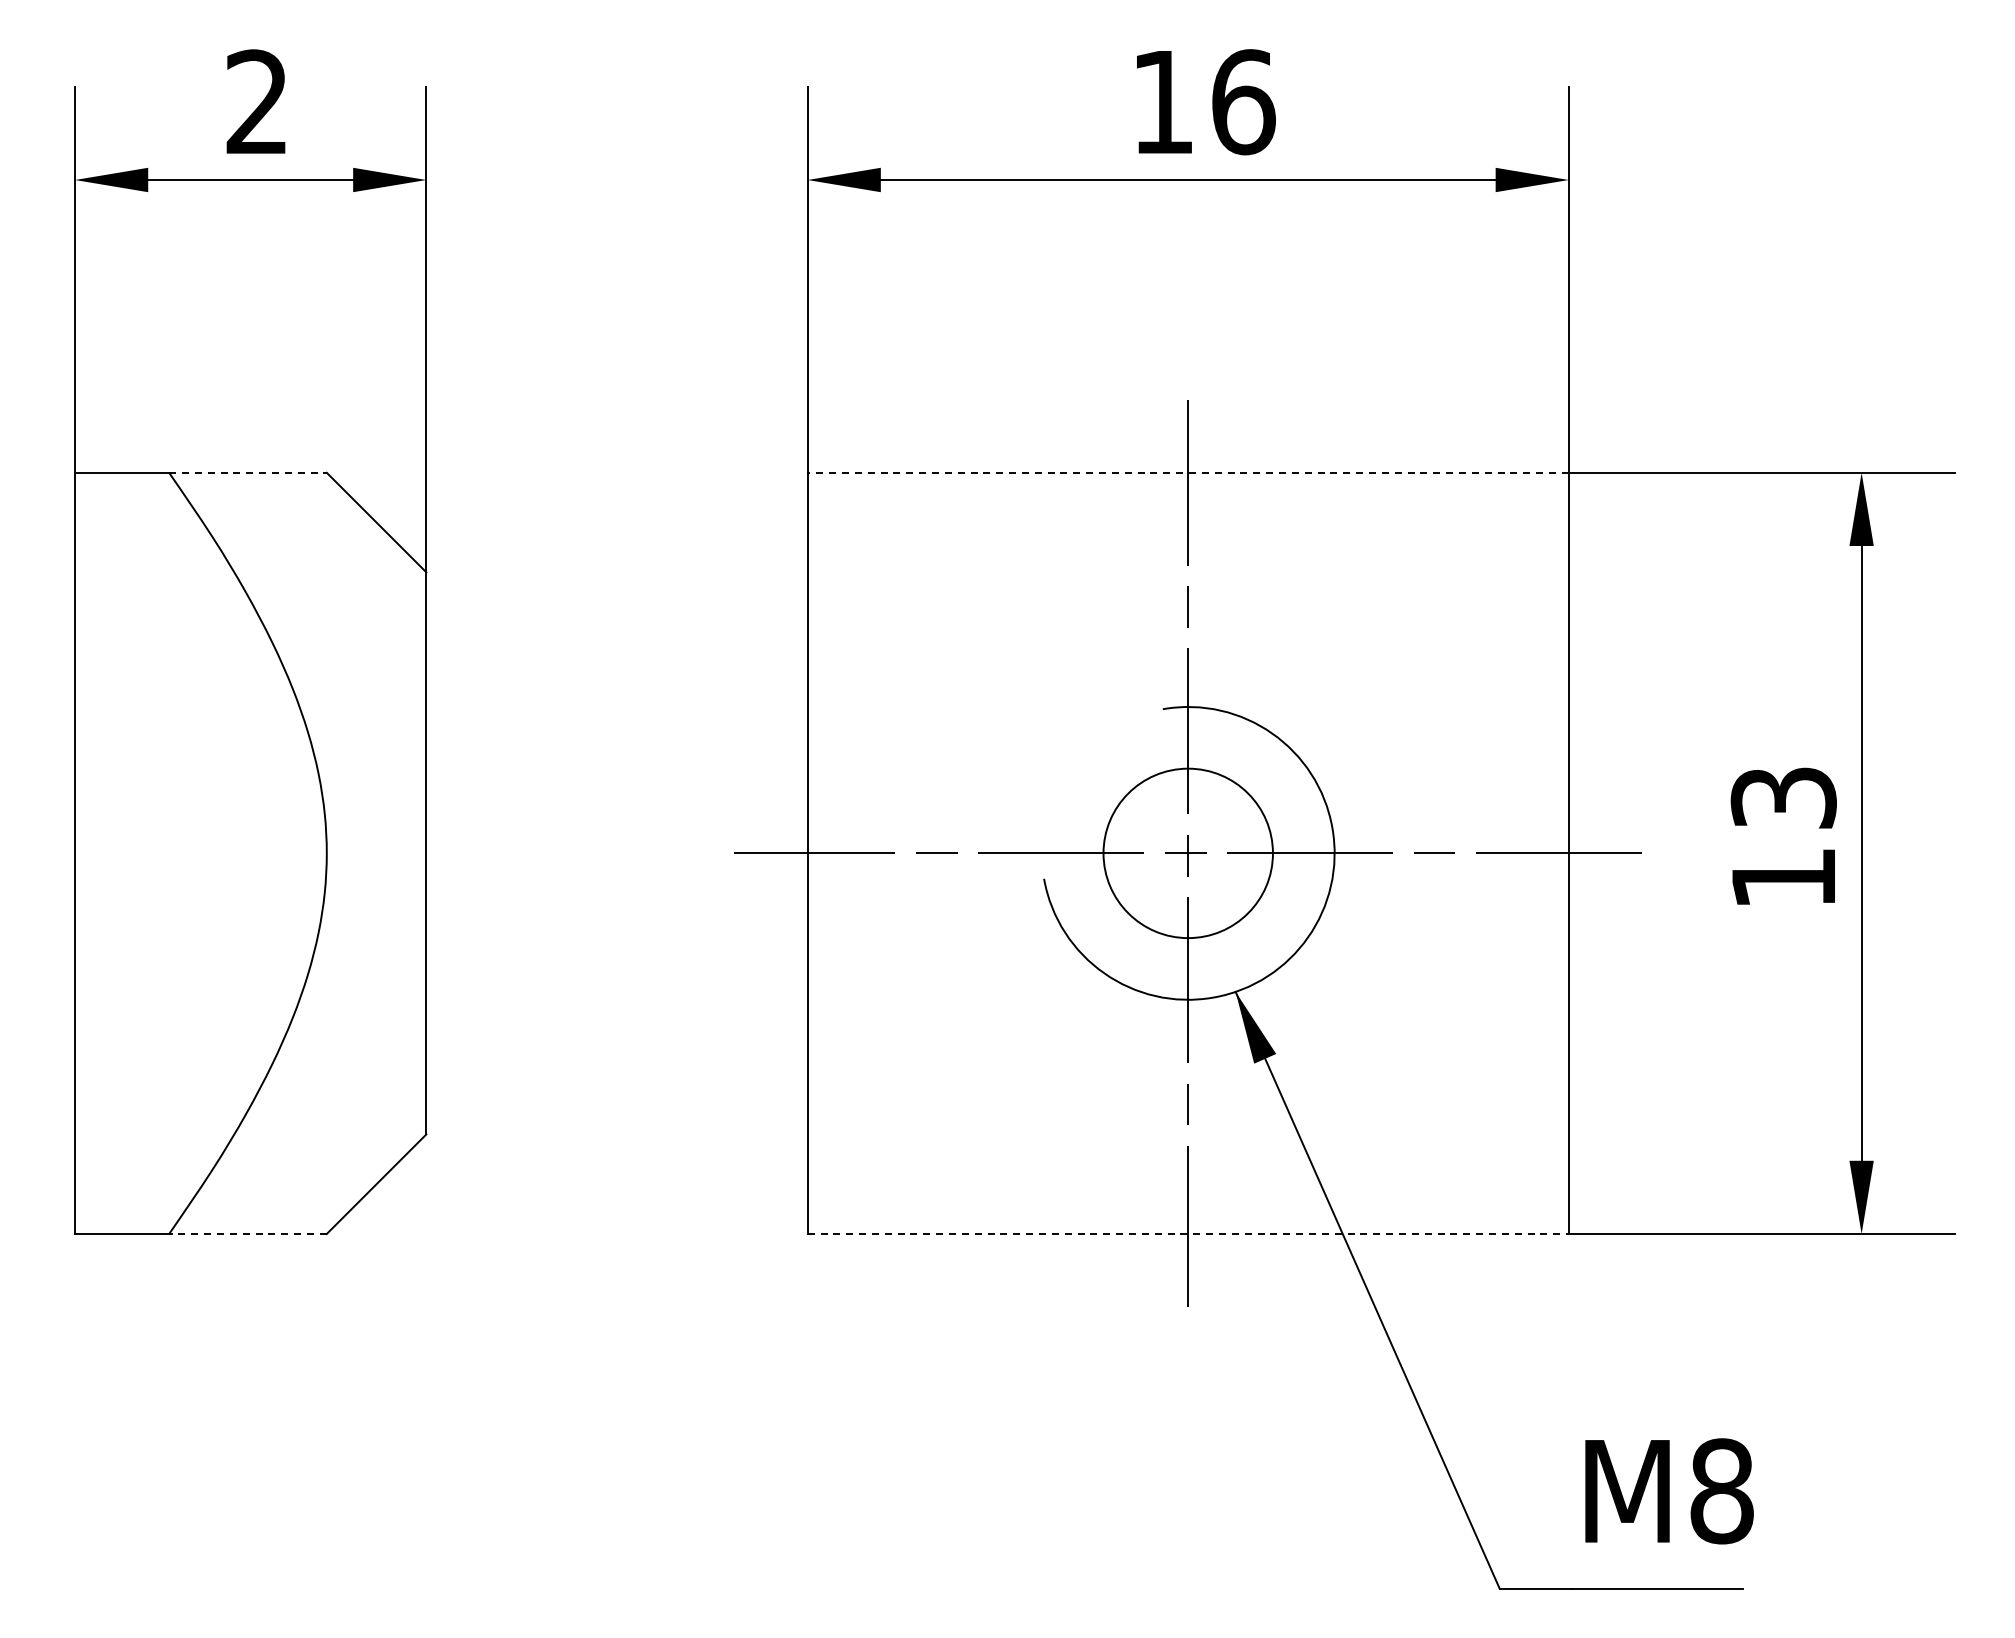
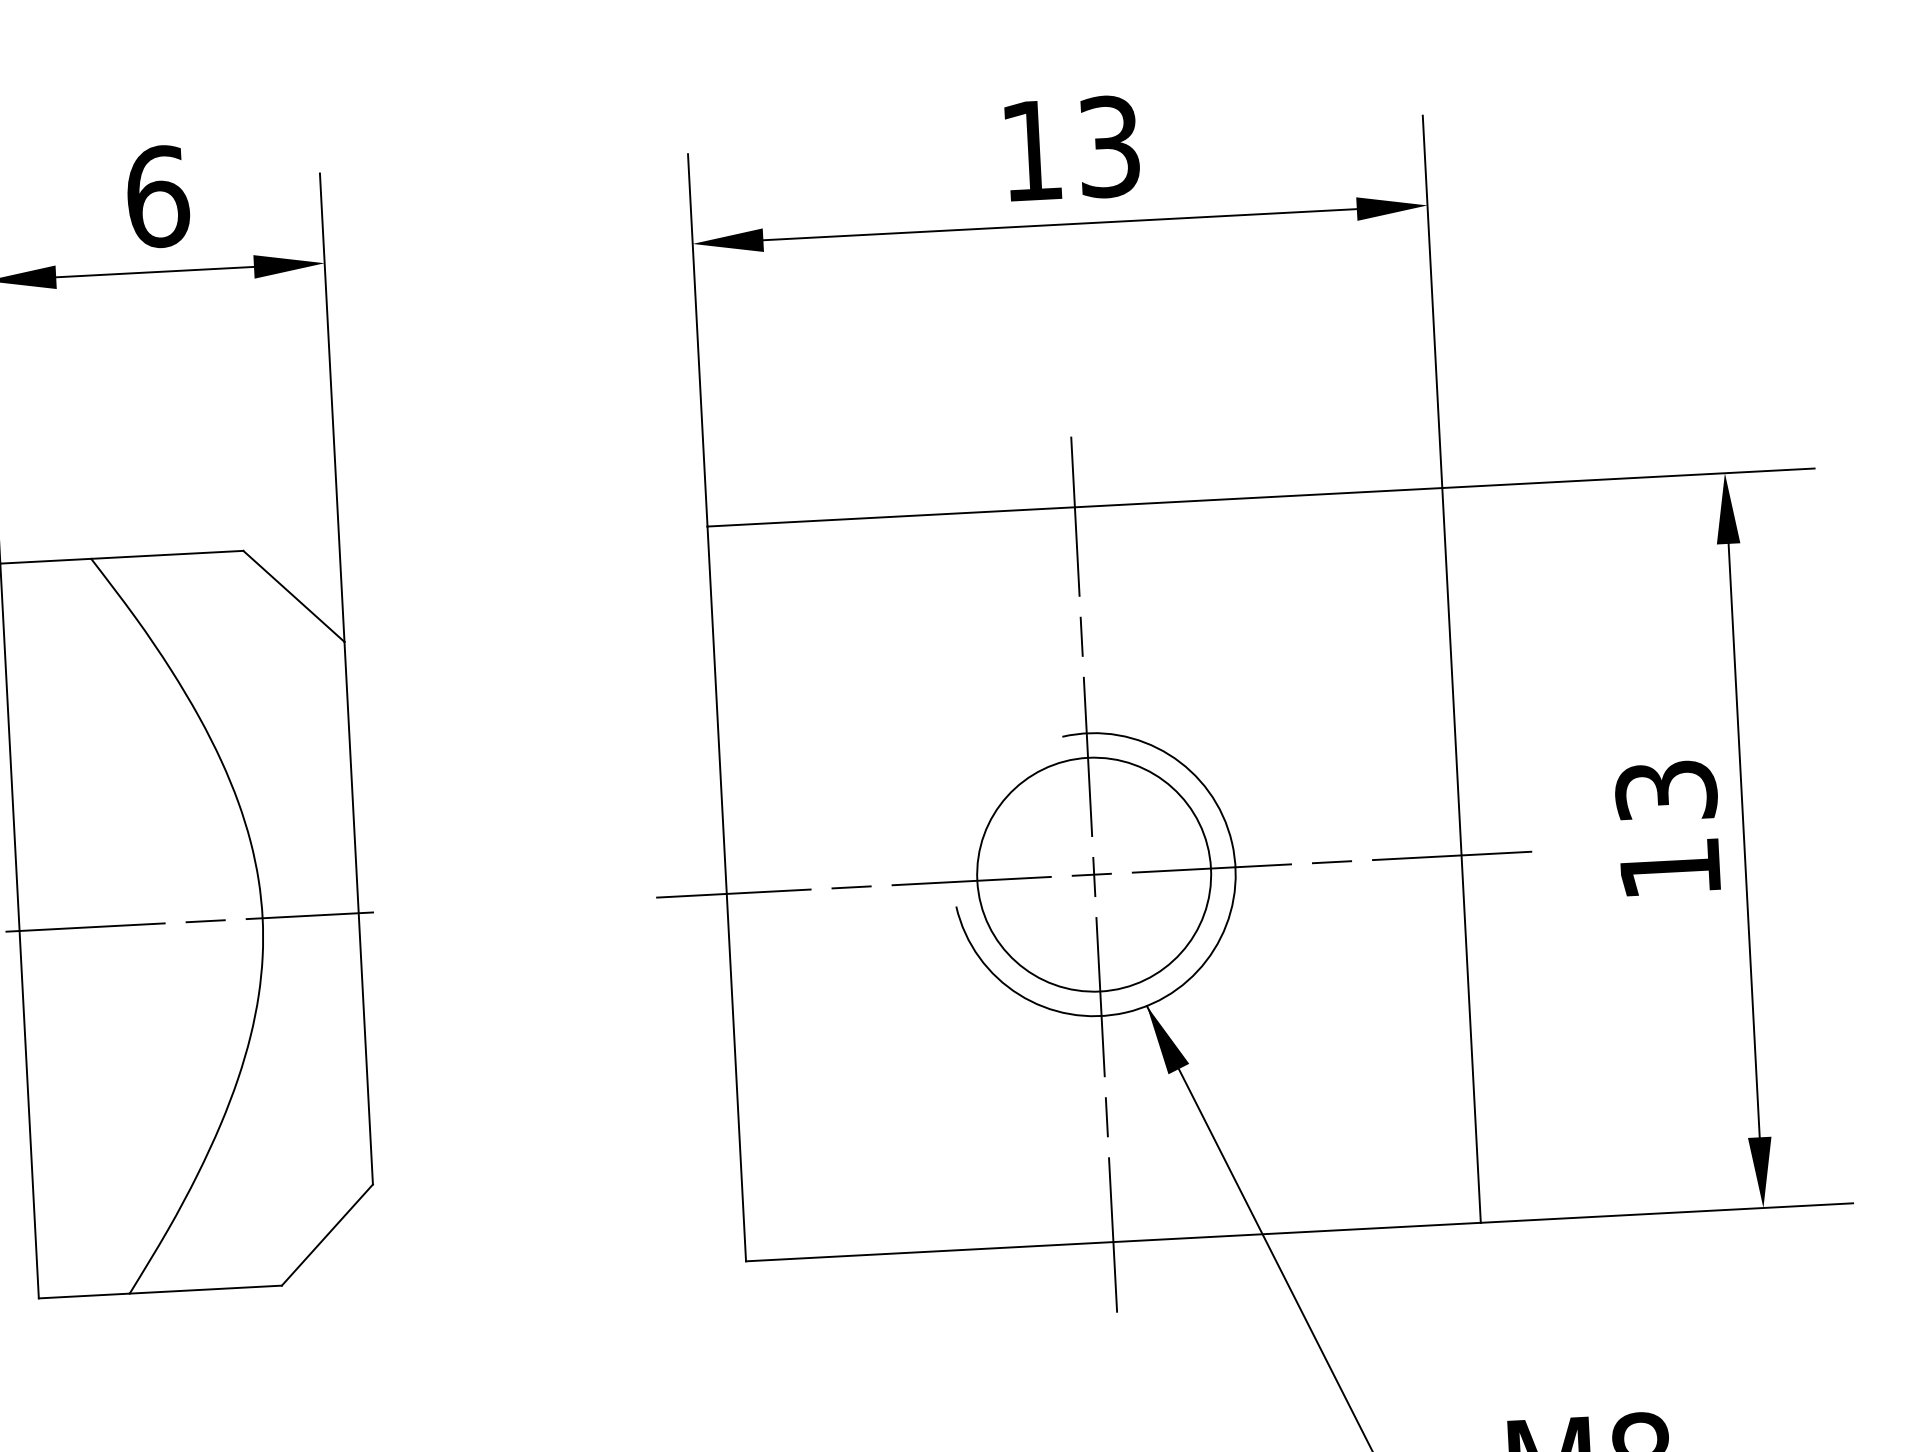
text: (257, 102) -> (157, 196), 2 -> 6
text: (1243, 102) -> (1109, 147), 16 -> 13
line: (247, 472) -> (166, 554), dashed -> solid
line: (1188, 472) -> (1075, 506), dashed -> solid
line: (251, 853) -> (189, 922), added
circle: (1188, 853) -> (1094, 874), size x1.43
line: (247, 1234) -> (205, 1290), dashed -> solid
line: (1188, 1234) -> (1113, 1242), dashed -> solid

